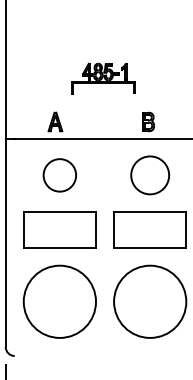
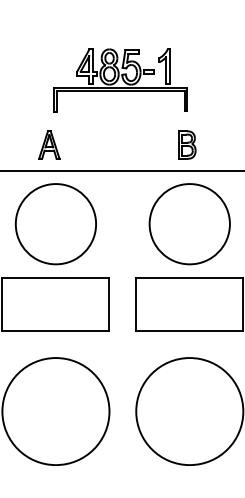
part: (103, 78) -> (120, 80), size x1.43
circle: (59, 175) -> (55, 224), size x1.67
circle: (150, 175) -> (190, 224), size x1.43

